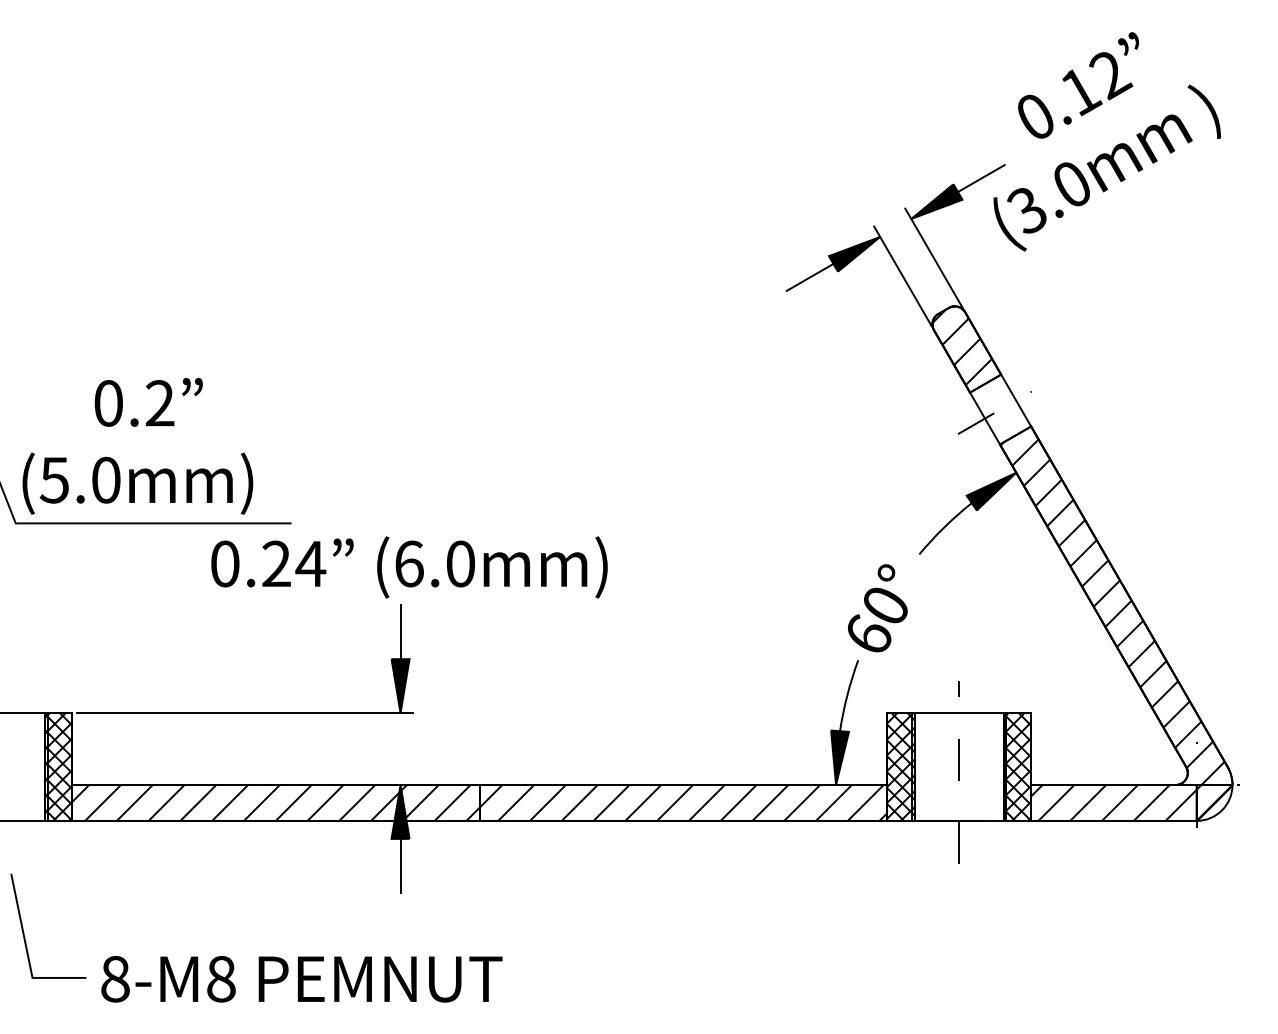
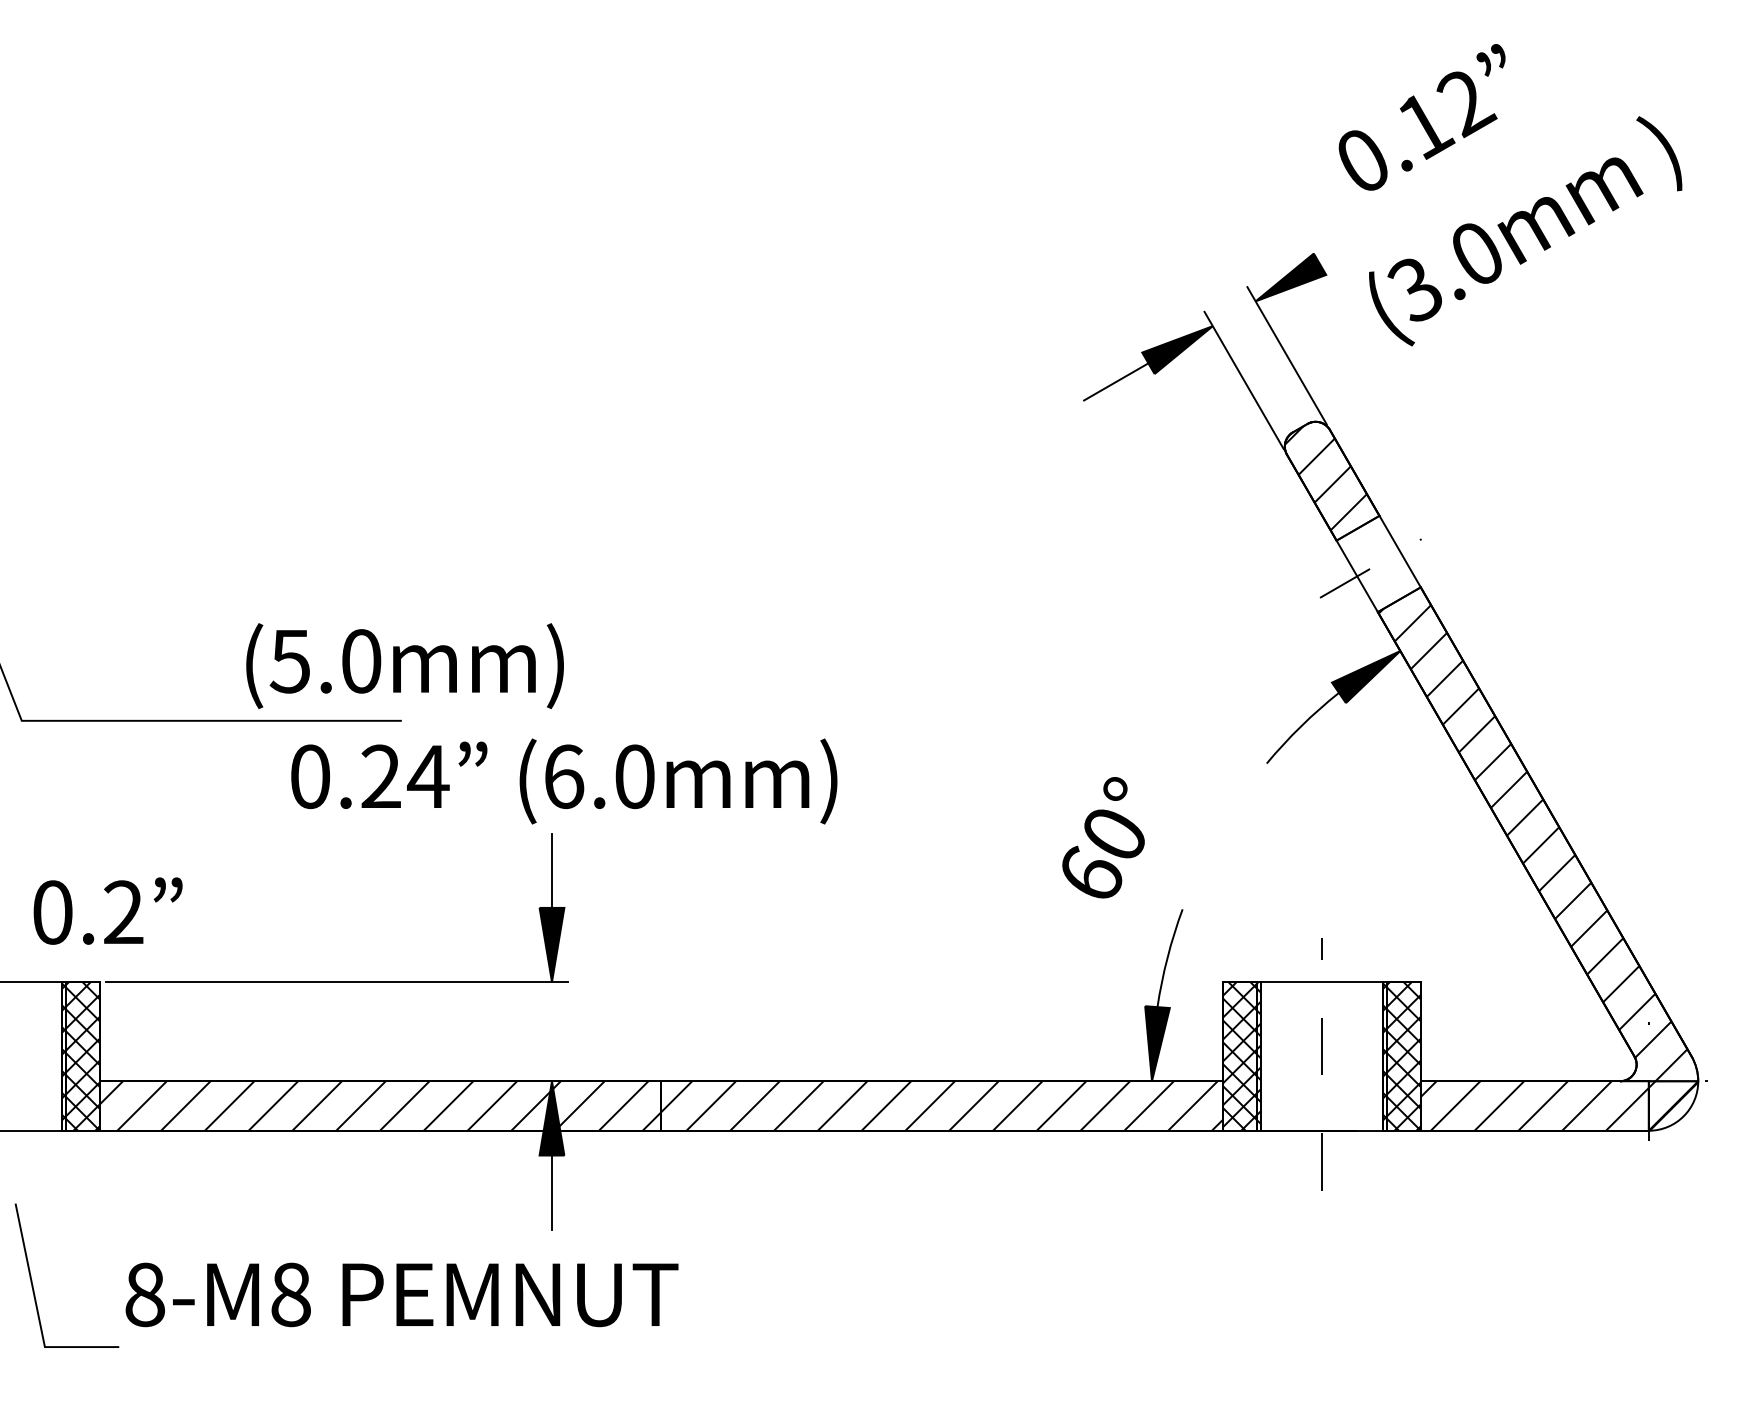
text: (1078, 85) -> (1421, 117), moved
line: (981, 178) -> (1352, 245), removed
text: (148, 401) -> (107, 910), moved
text: (137, 483) -> (404, 666), moved
text: (877, 608) -> (1103, 837), moved
text: (301, 978) -> (401, 1294), moved

